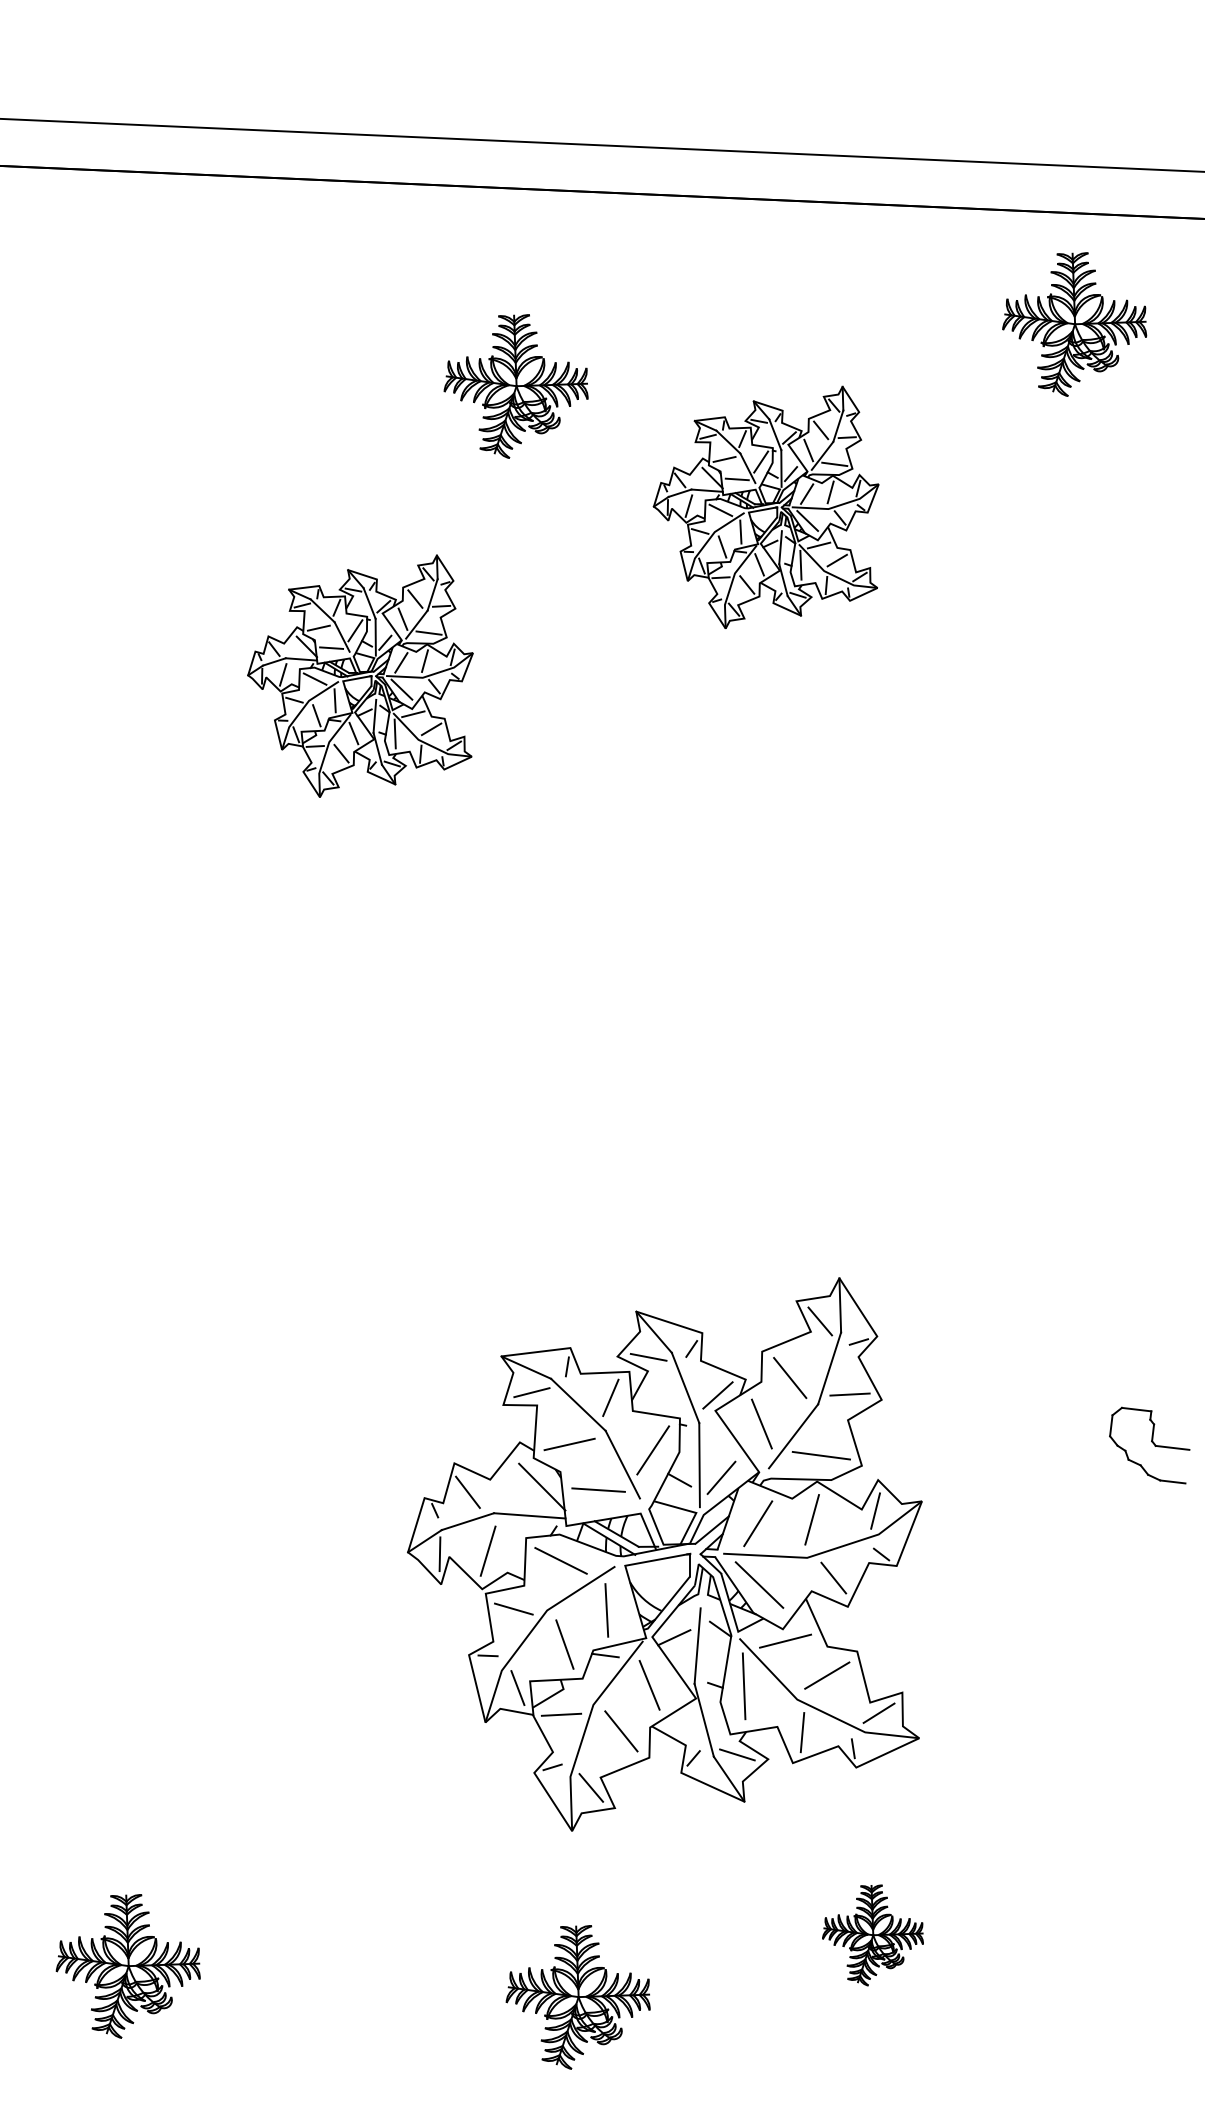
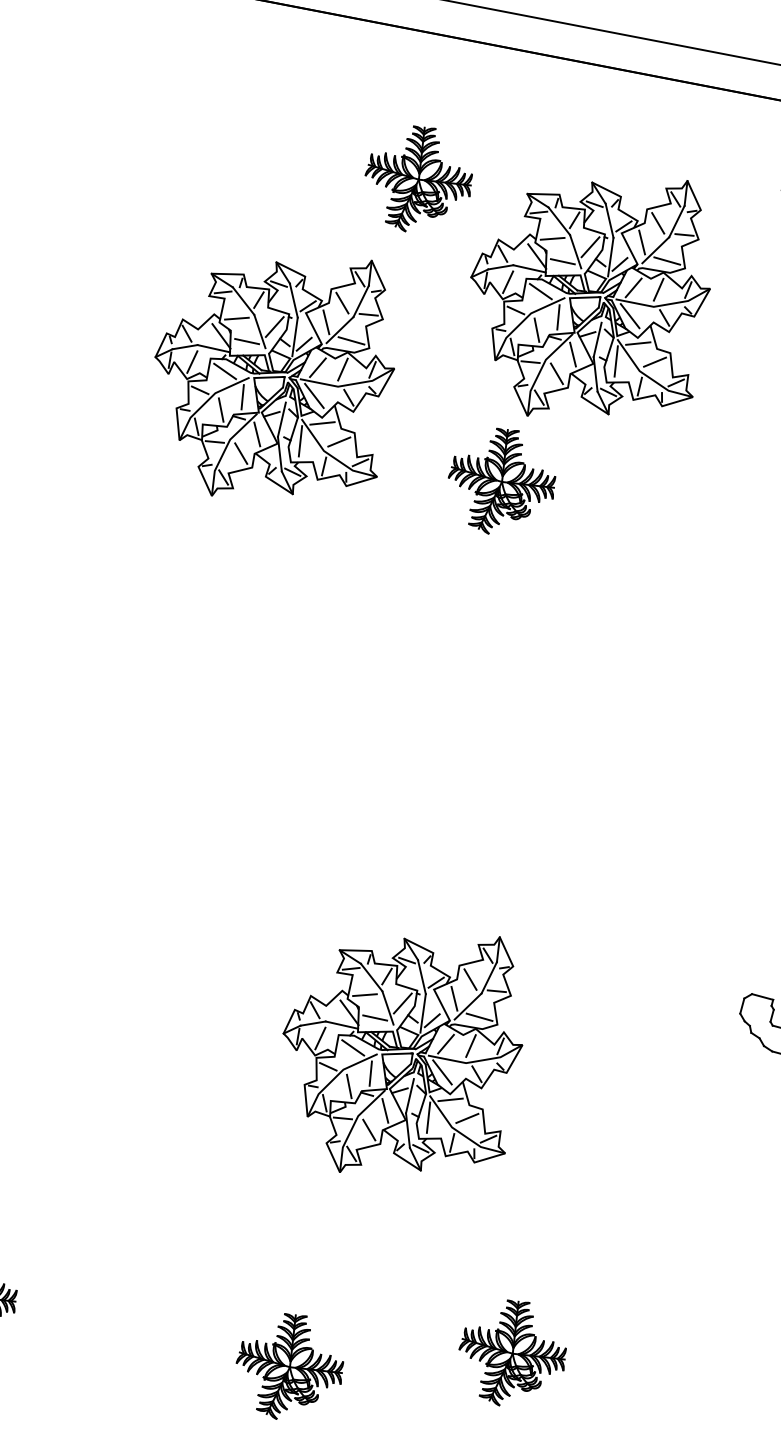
part: (765, 507) -> (588, 295), size x1.43
part: (360, 675) -> (273, 374), size x1.43
part: (686, 773) -> (501, 481), added
part: (664, 1553) -> (400, 1051), size x0.62
part: (872, 1935) -> (512, 1353), size x1.43

